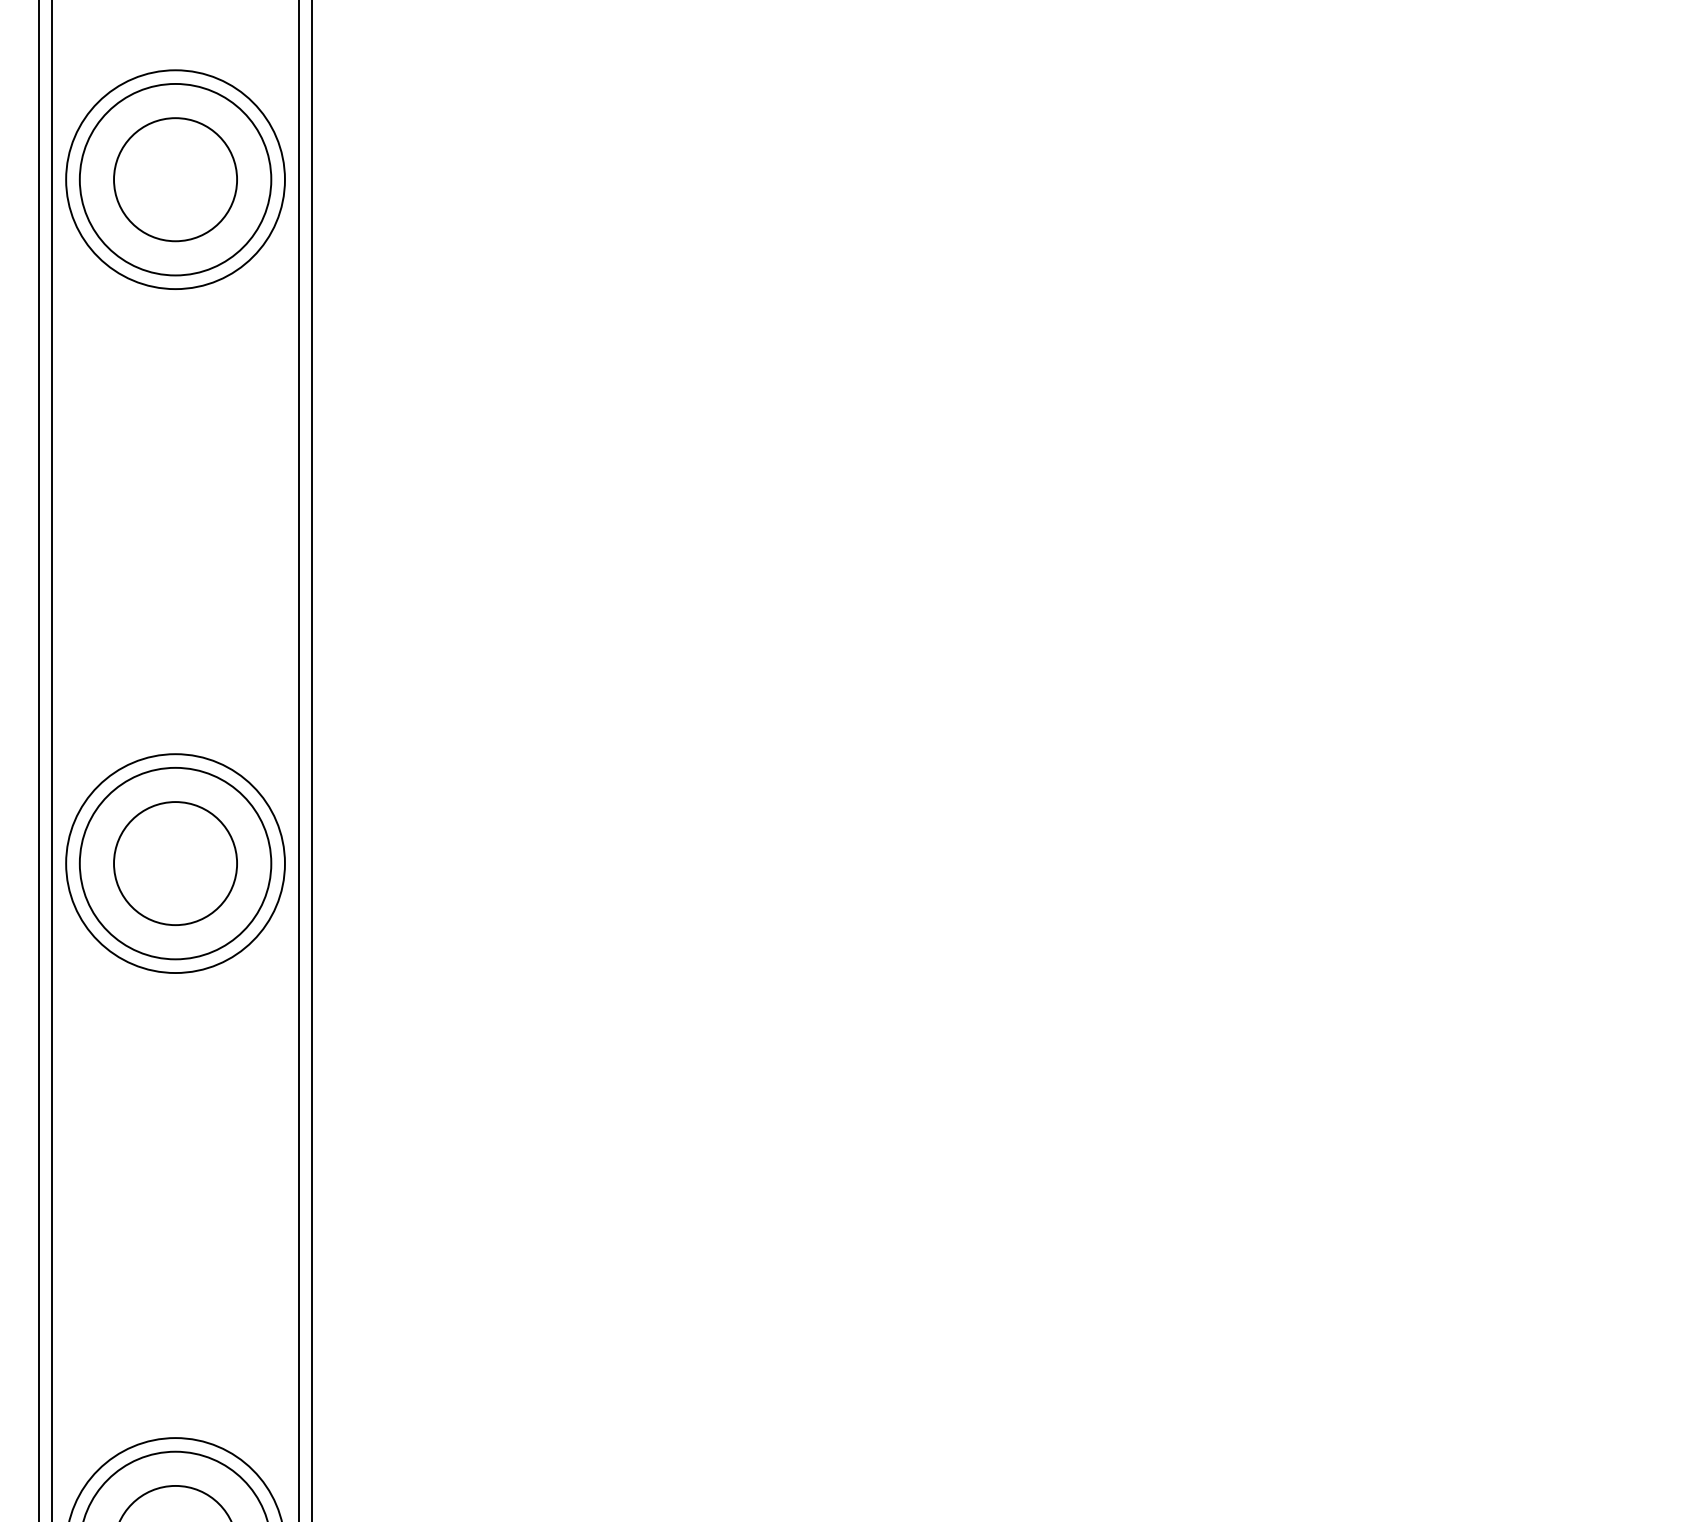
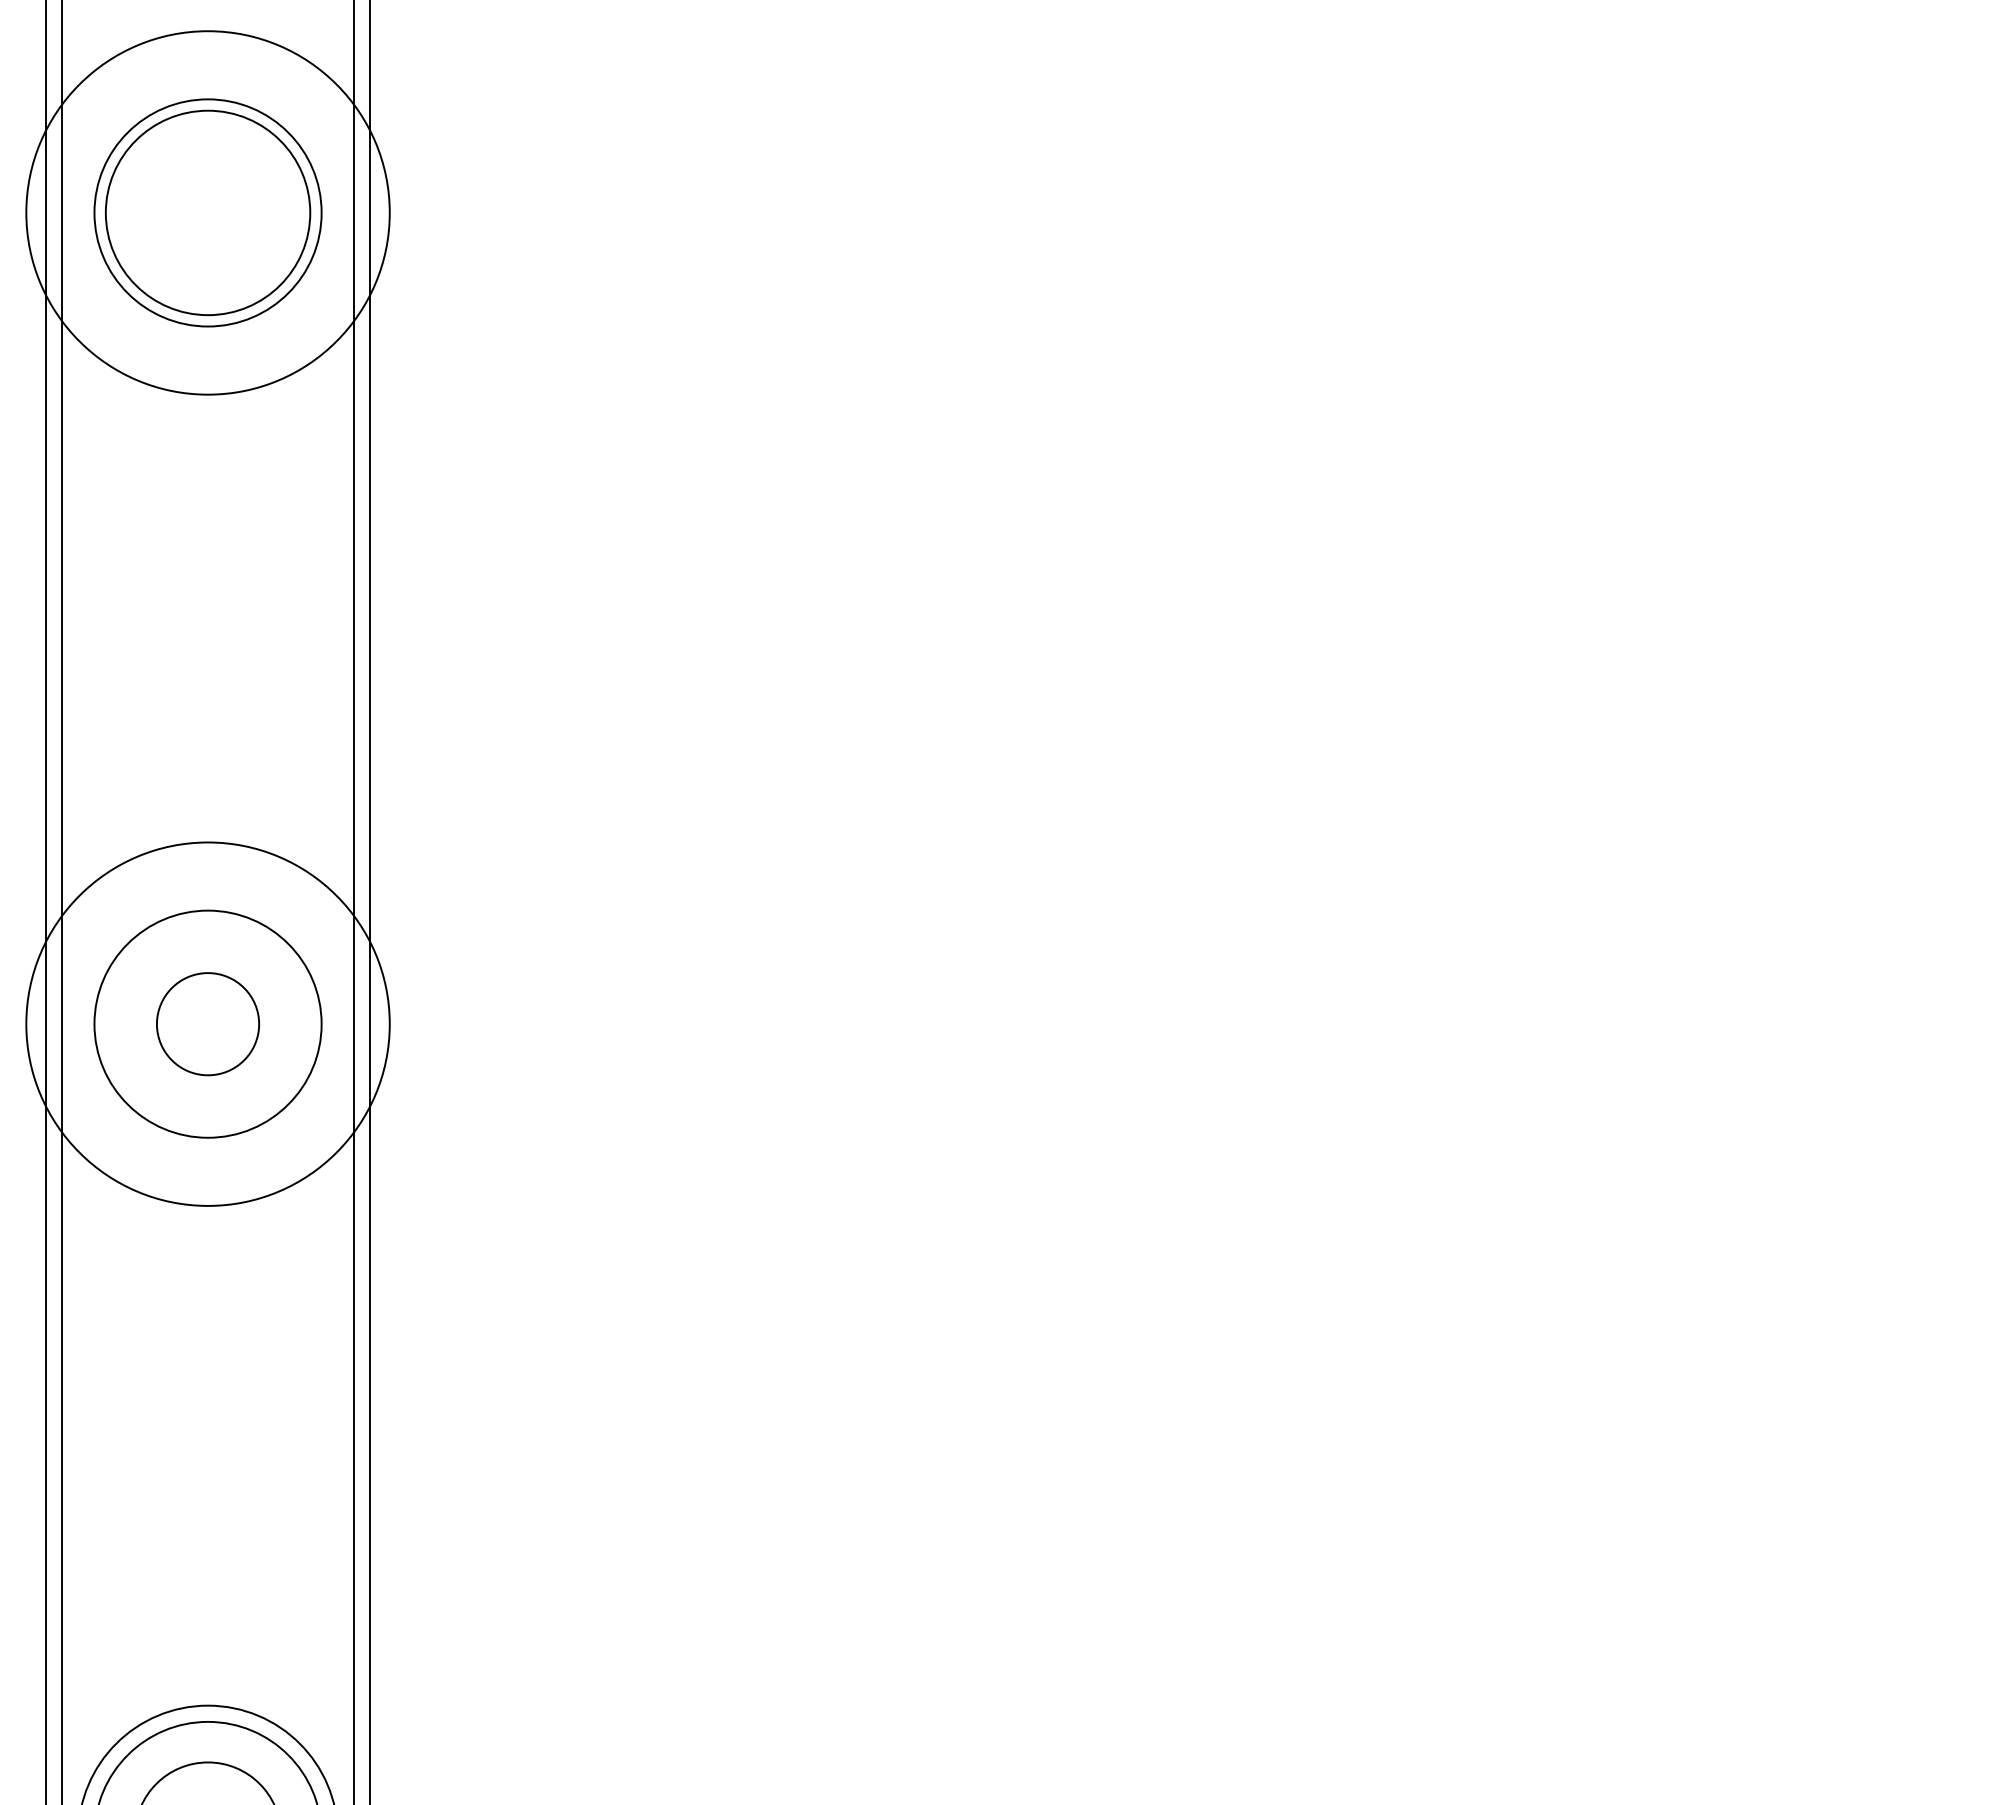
circle: (175, 179) -> (207, 212), size x1.4
circle: (175, 179) -> (208, 212), size x1.4
circle: (175, 863) -> (207, 1024), size x1.4
circle: (175, 863) -> (208, 1024), size x0.7

